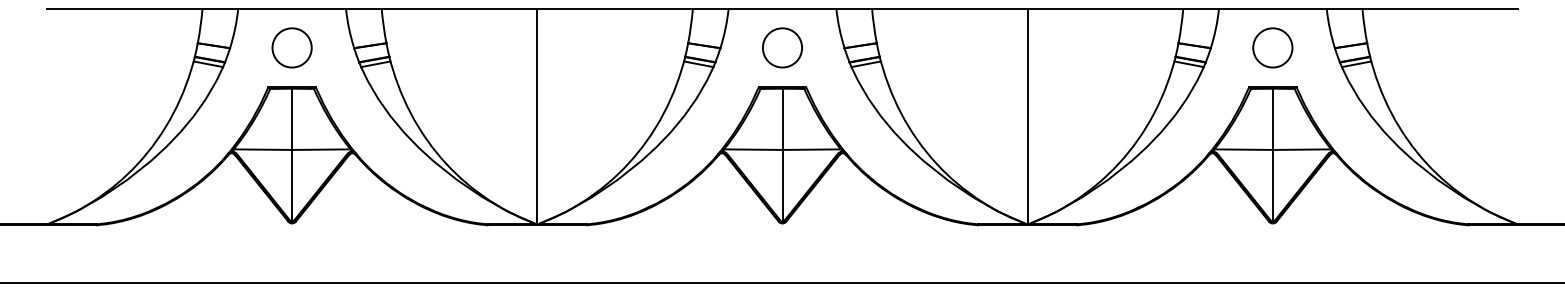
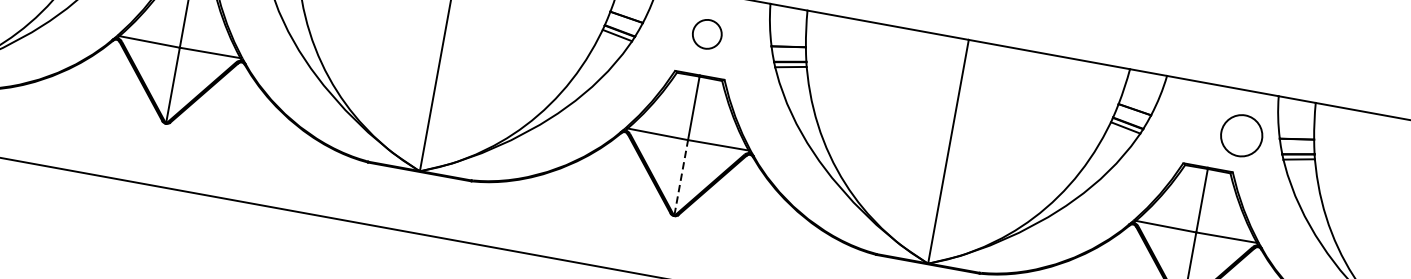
circle: (782, 47) -> (707, 33), size x0.7
circle: (1272, 47) -> (1241, 135), moved
line: (782, 185) -> (681, 176), solid -> dashed

